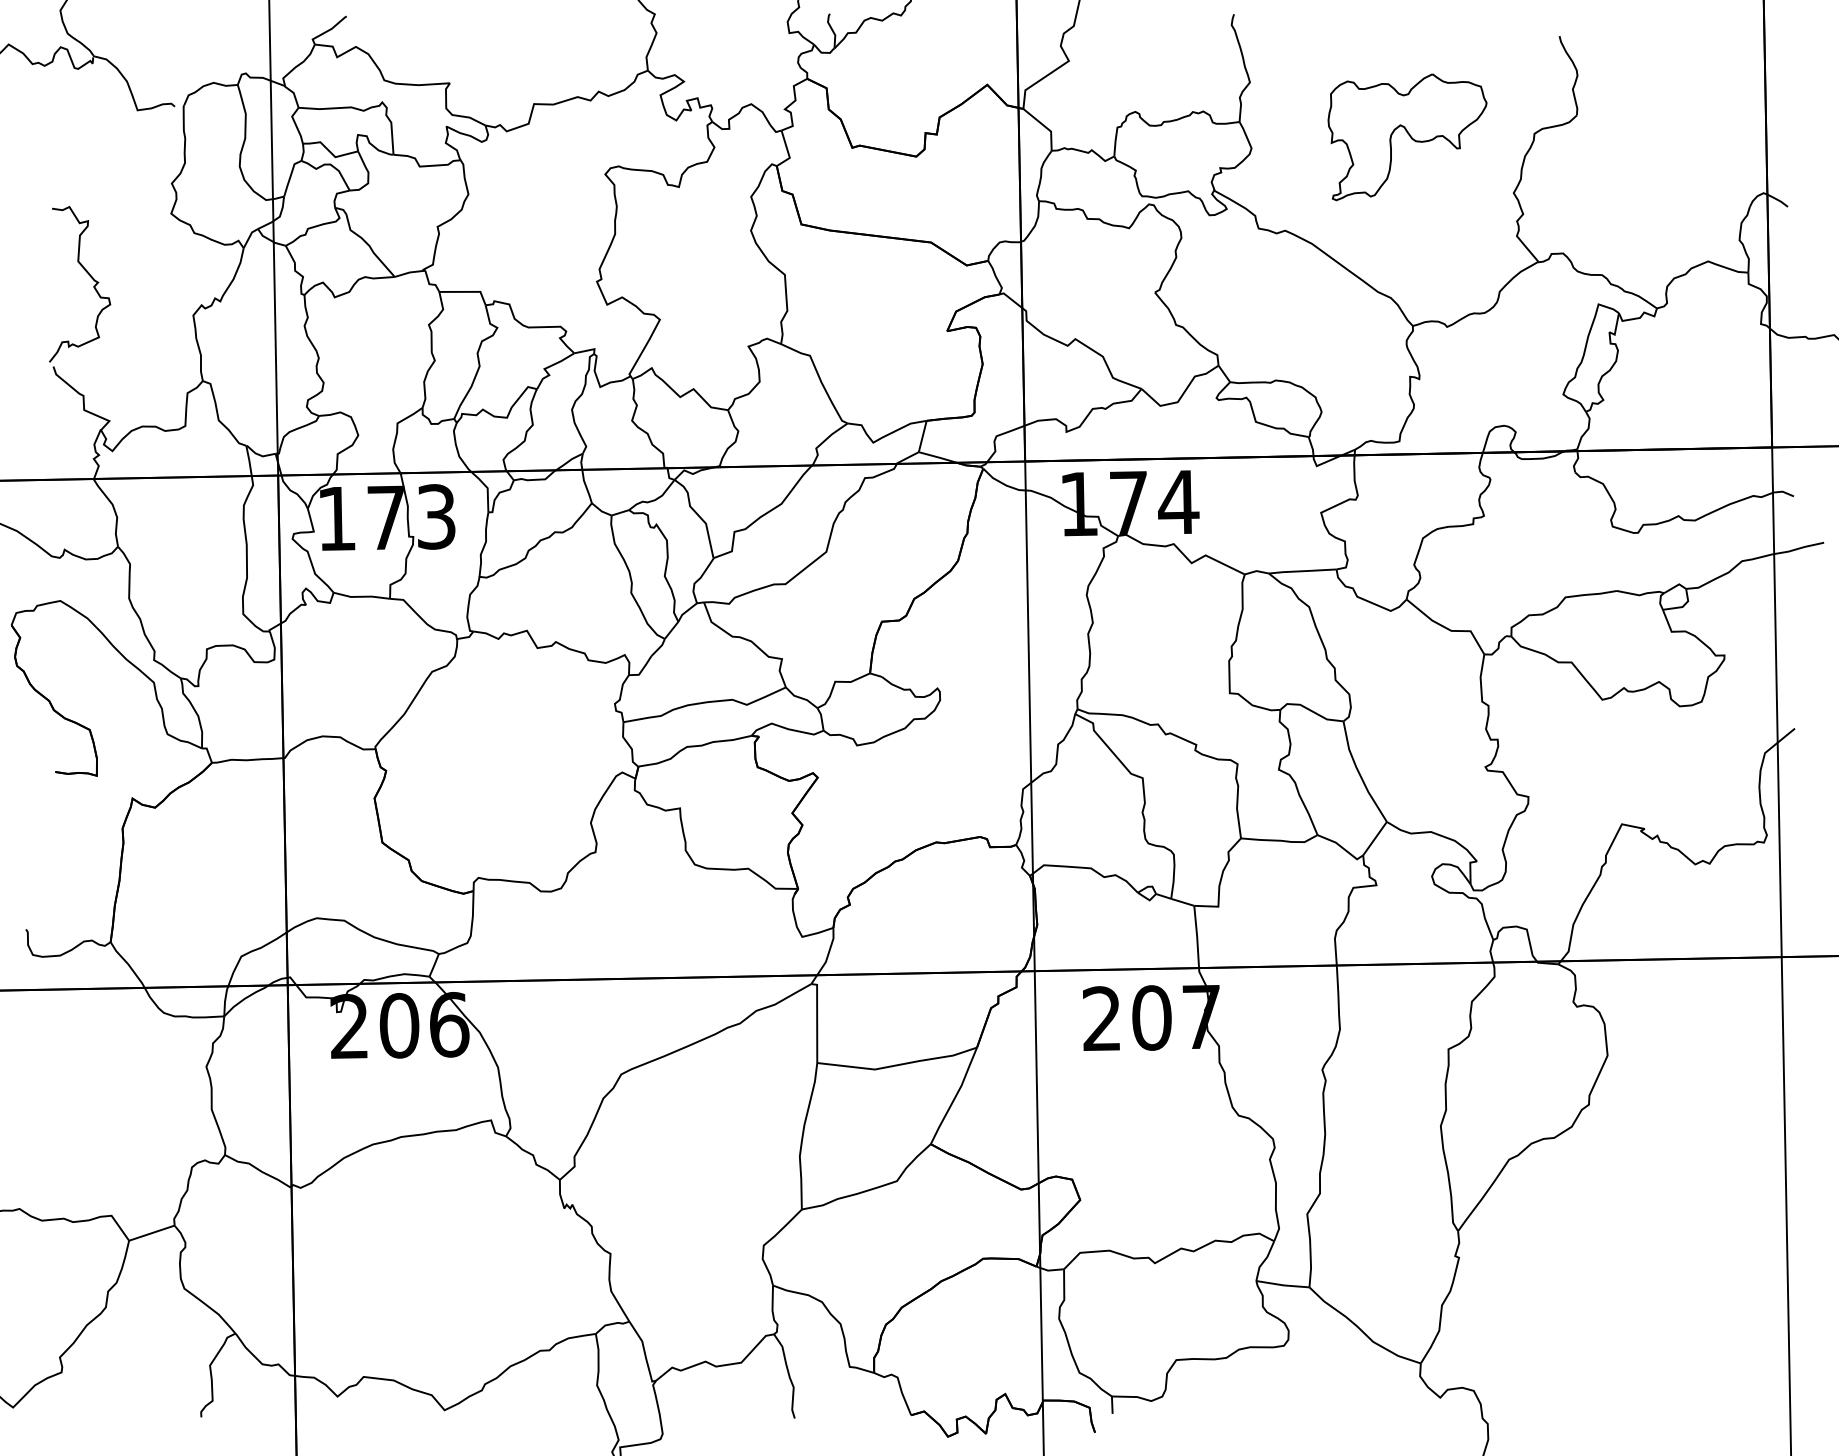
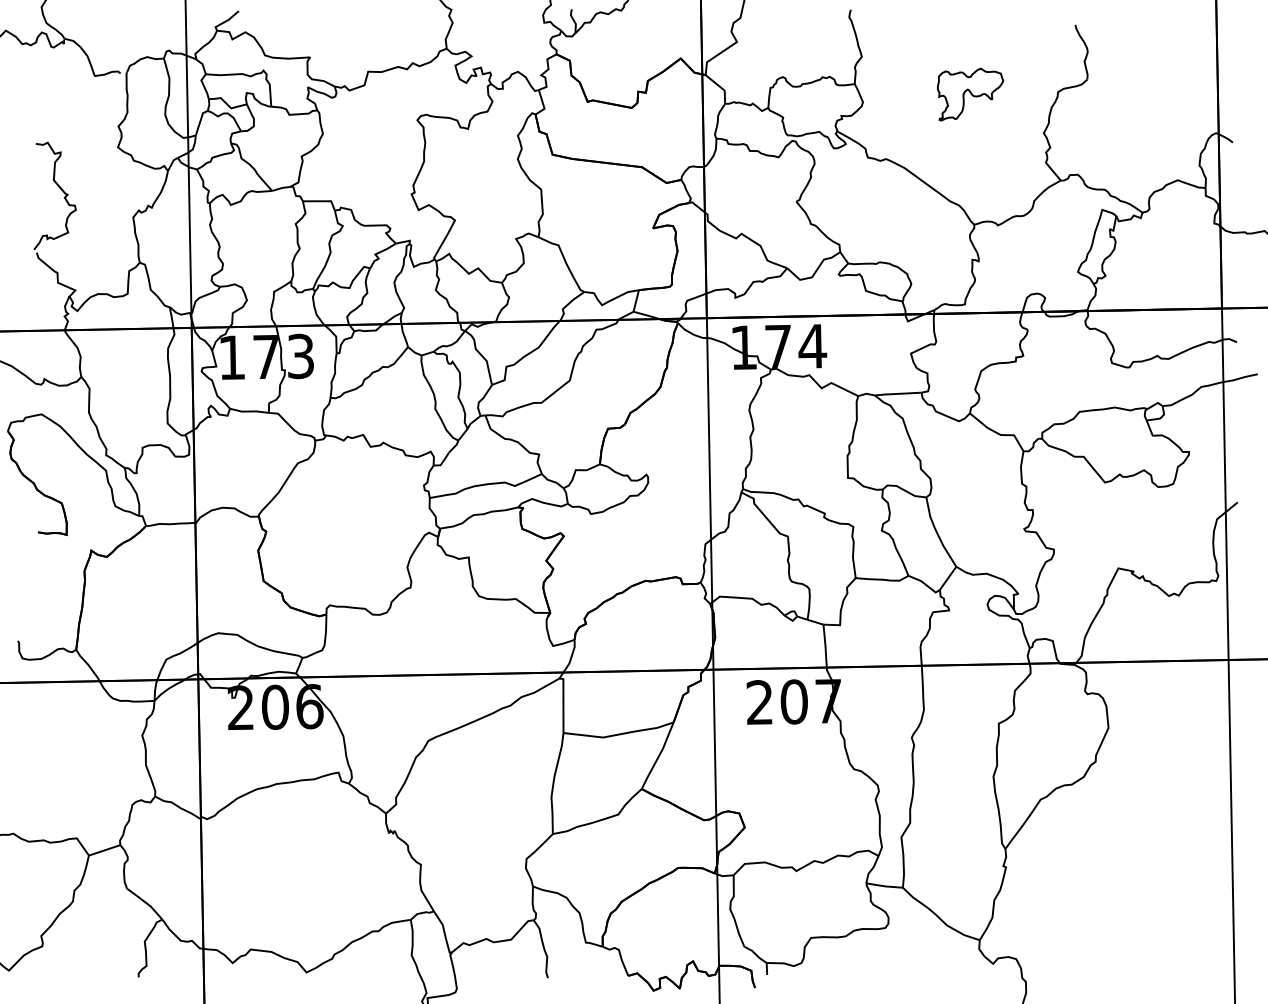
part: (1407, 137) -> (970, 94), size x0.6

